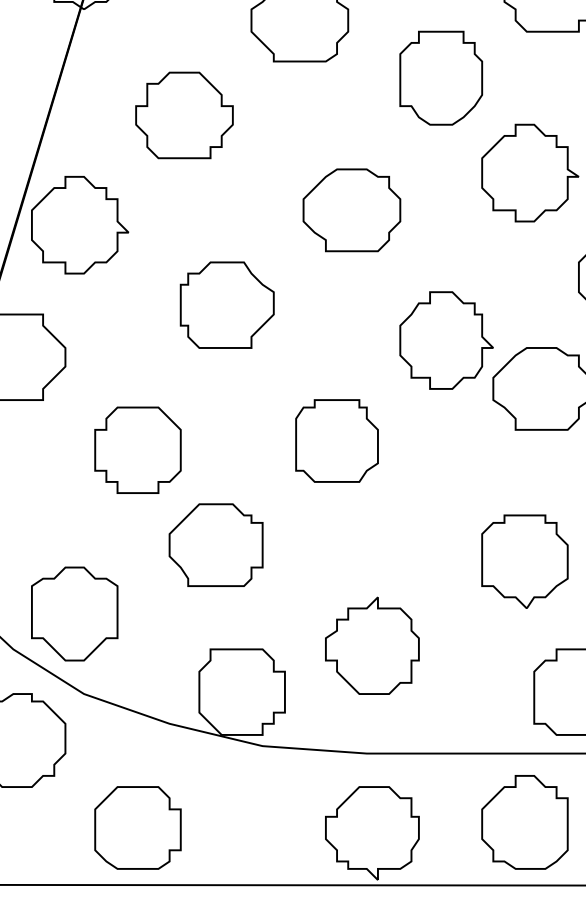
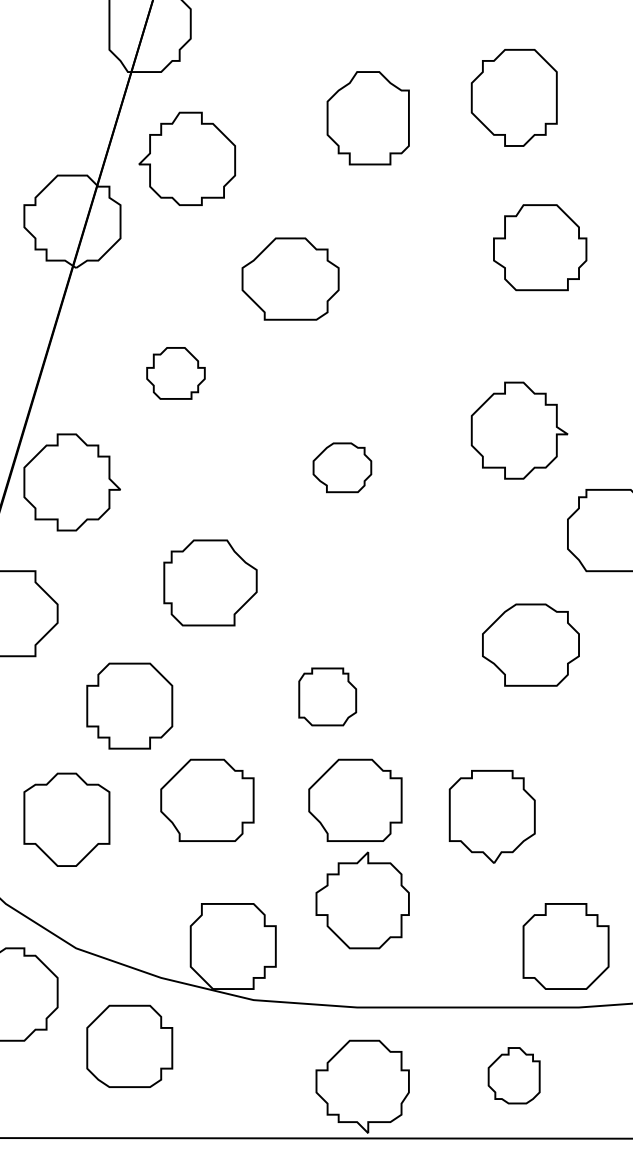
part: (440, 78) -> (430, 336), removed
part: (184, 115) -> (175, 373), size x0.6
part: (352, 210) -> (342, 467), size x0.6
part: (227, 304) -> (210, 582), moved
part: (446, 339) -> (436, 596), removed
part: (336, 440) -> (327, 696), size x0.7
part: (365, 544) -> (355, 799), added
part: (524, 561) -> (491, 816), moved
part: (74, 613) -> (66, 819), moved
part: (524, 821) -> (513, 1075), size x0.6
part: (137, 827) -> (129, 1045), moved

